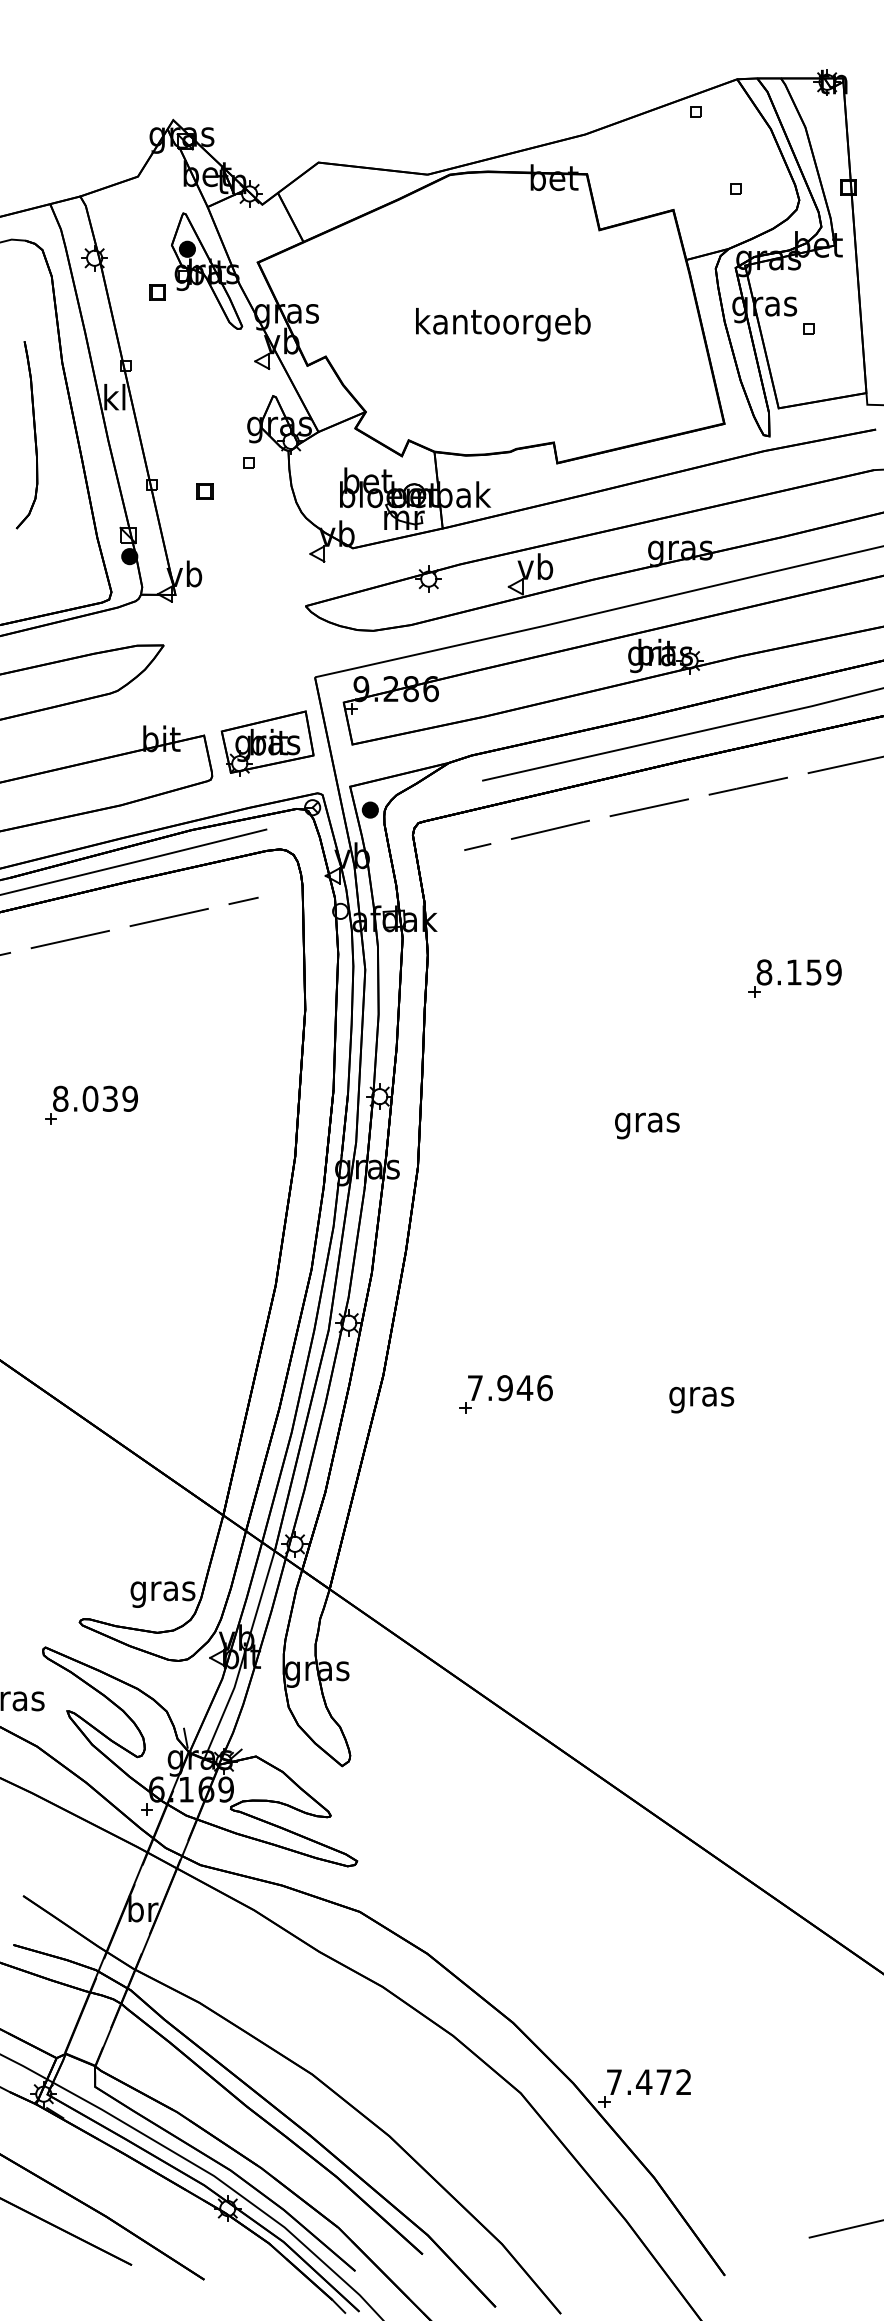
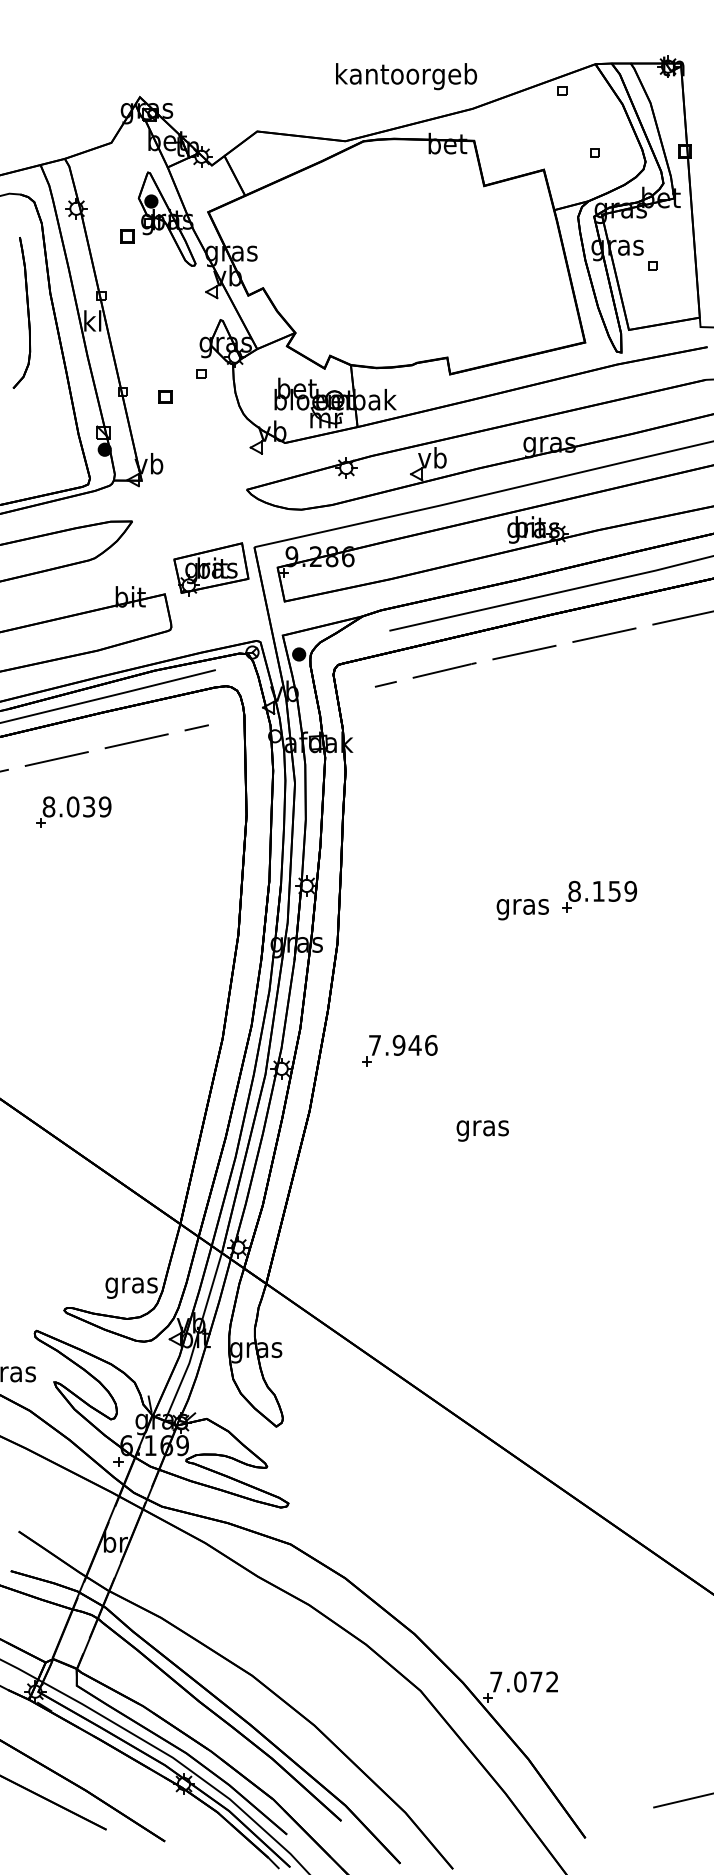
text: (503, 324) -> (406, 76), moved
part: (34, 435) -> (27, 313), moved
part: (267, 743) -> (211, 569), moved
part: (794, 978) -> (598, 896), moved
part: (91, 1104) -> (73, 811), moved
part: (505, 1394) -> (399, 1050), moved
text: (701, 1399) -> (482, 1130), moved
text: (643, 2082) -> (519, 1682), 7.472 -> 7.072

